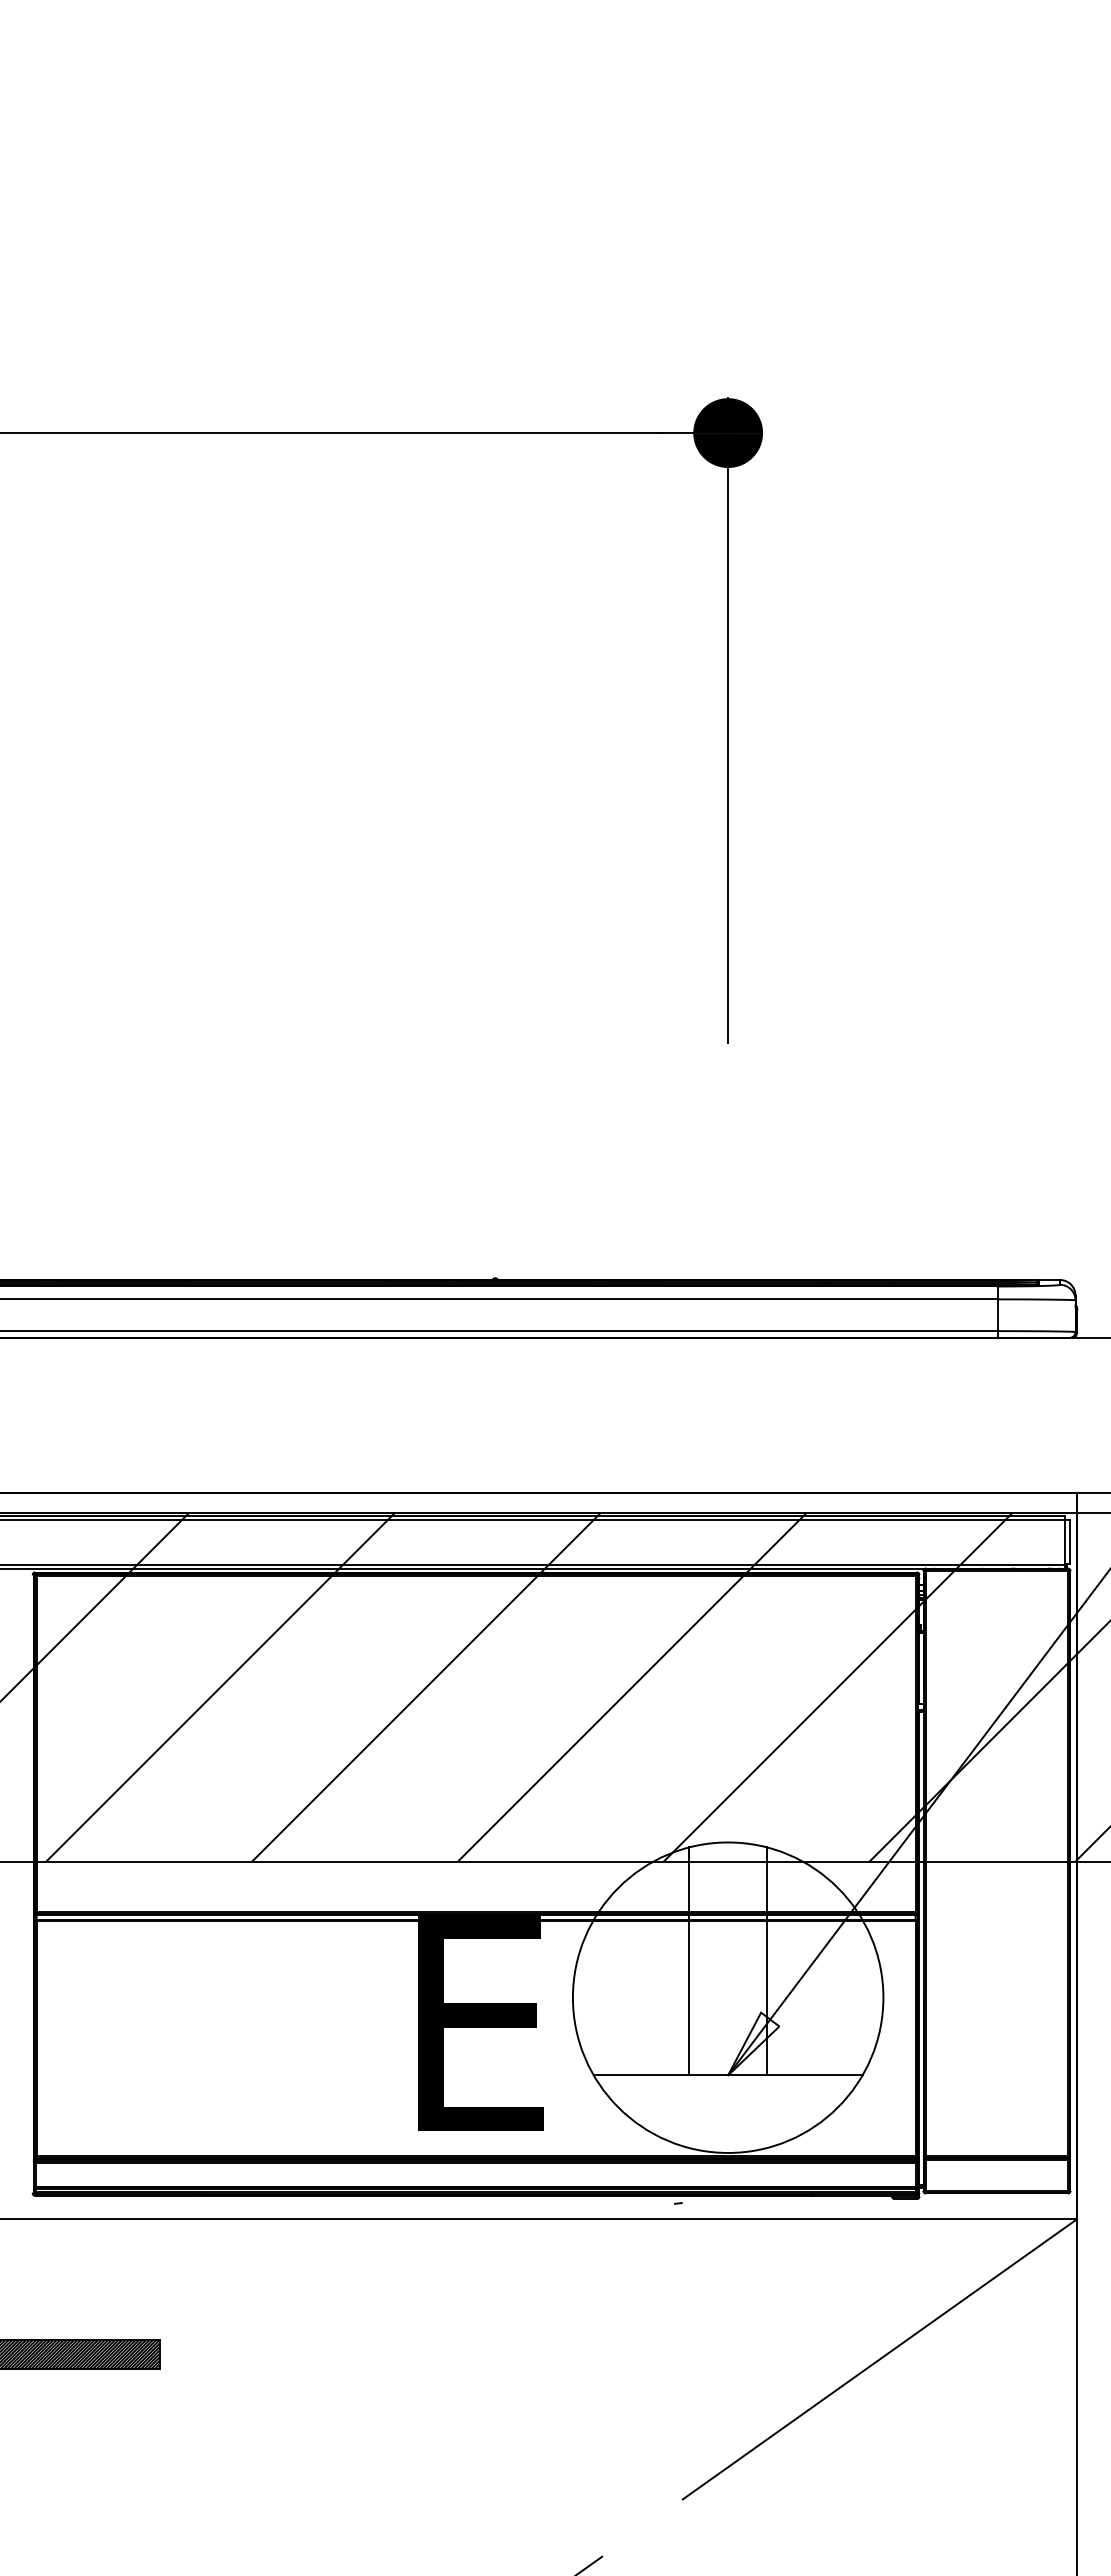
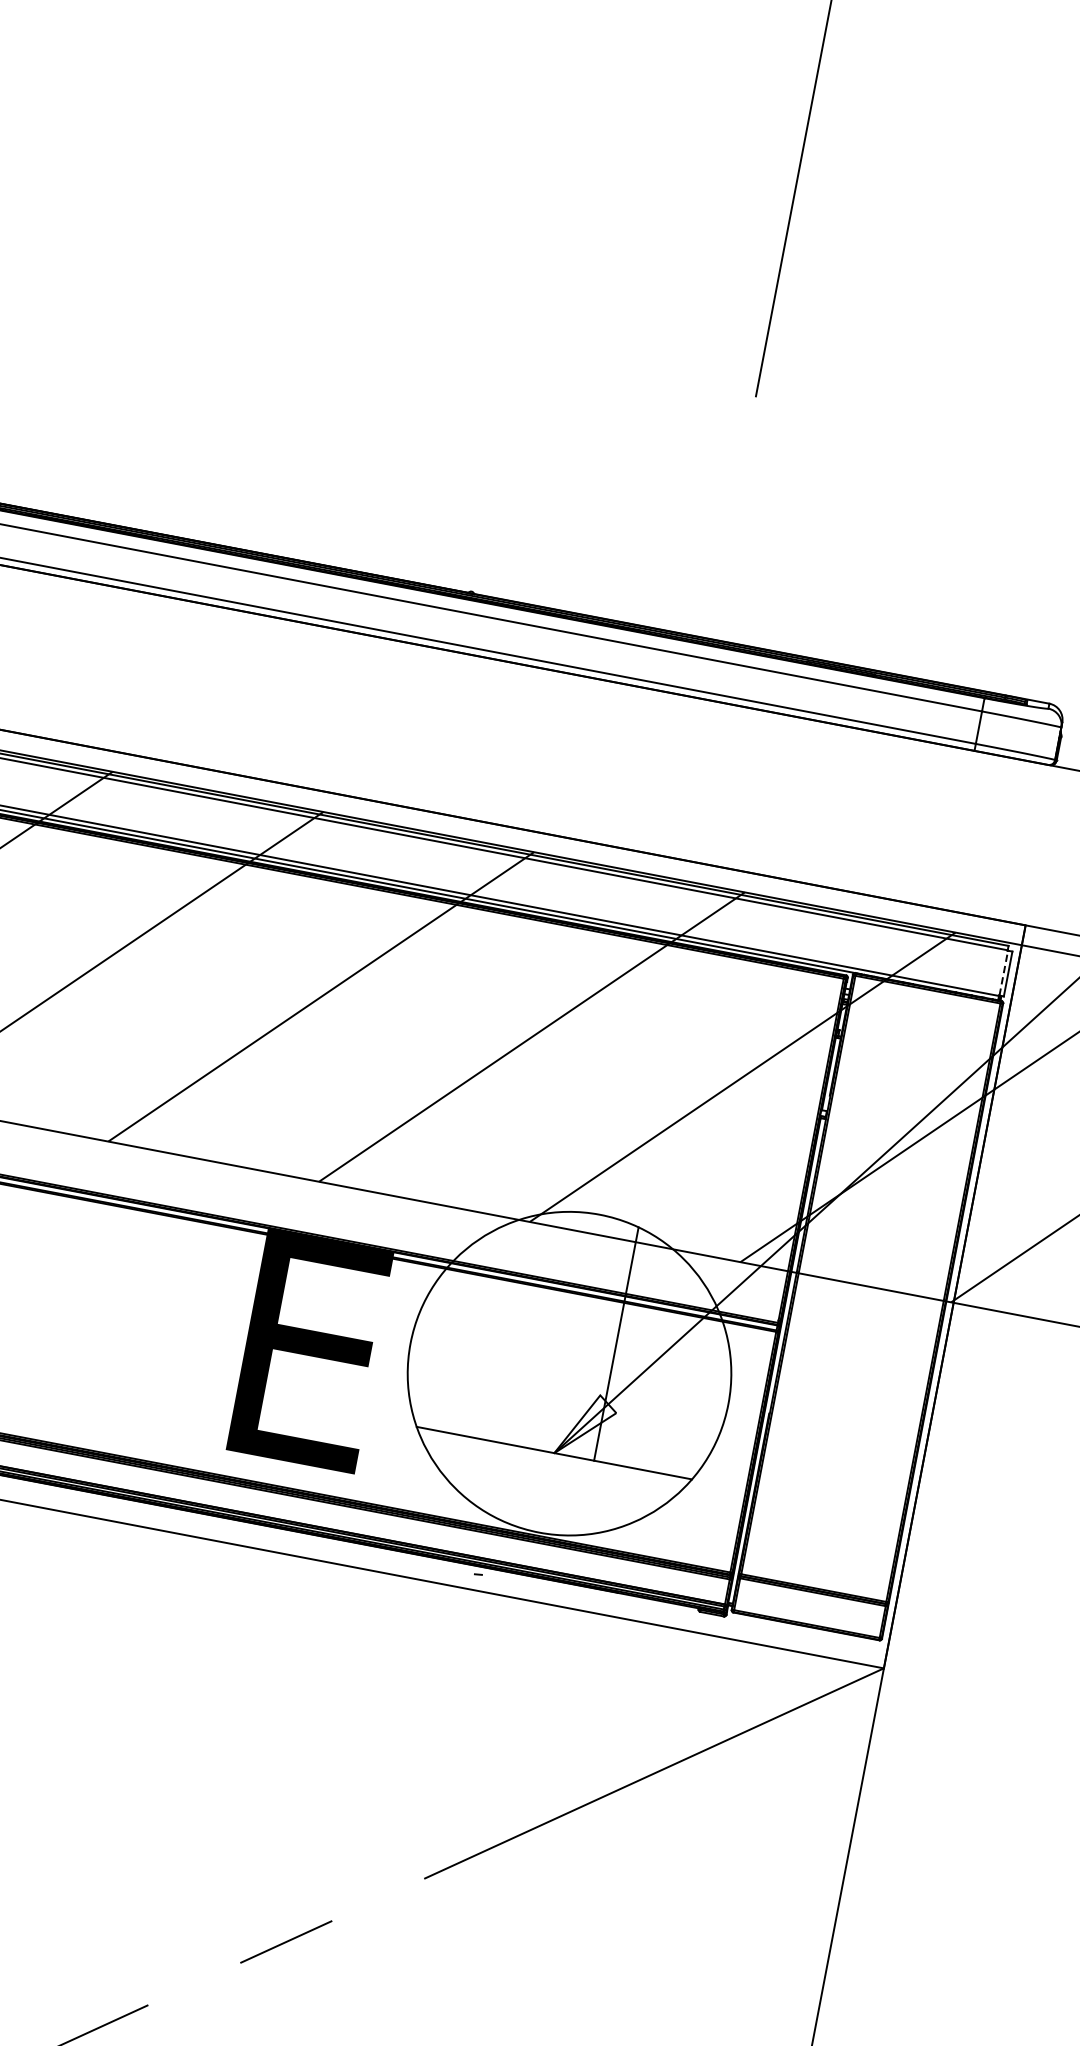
line: (1065, 1542) -> (1003, 973), solid -> dashed
line: (689, 1961) -> (537, 1329), removed

